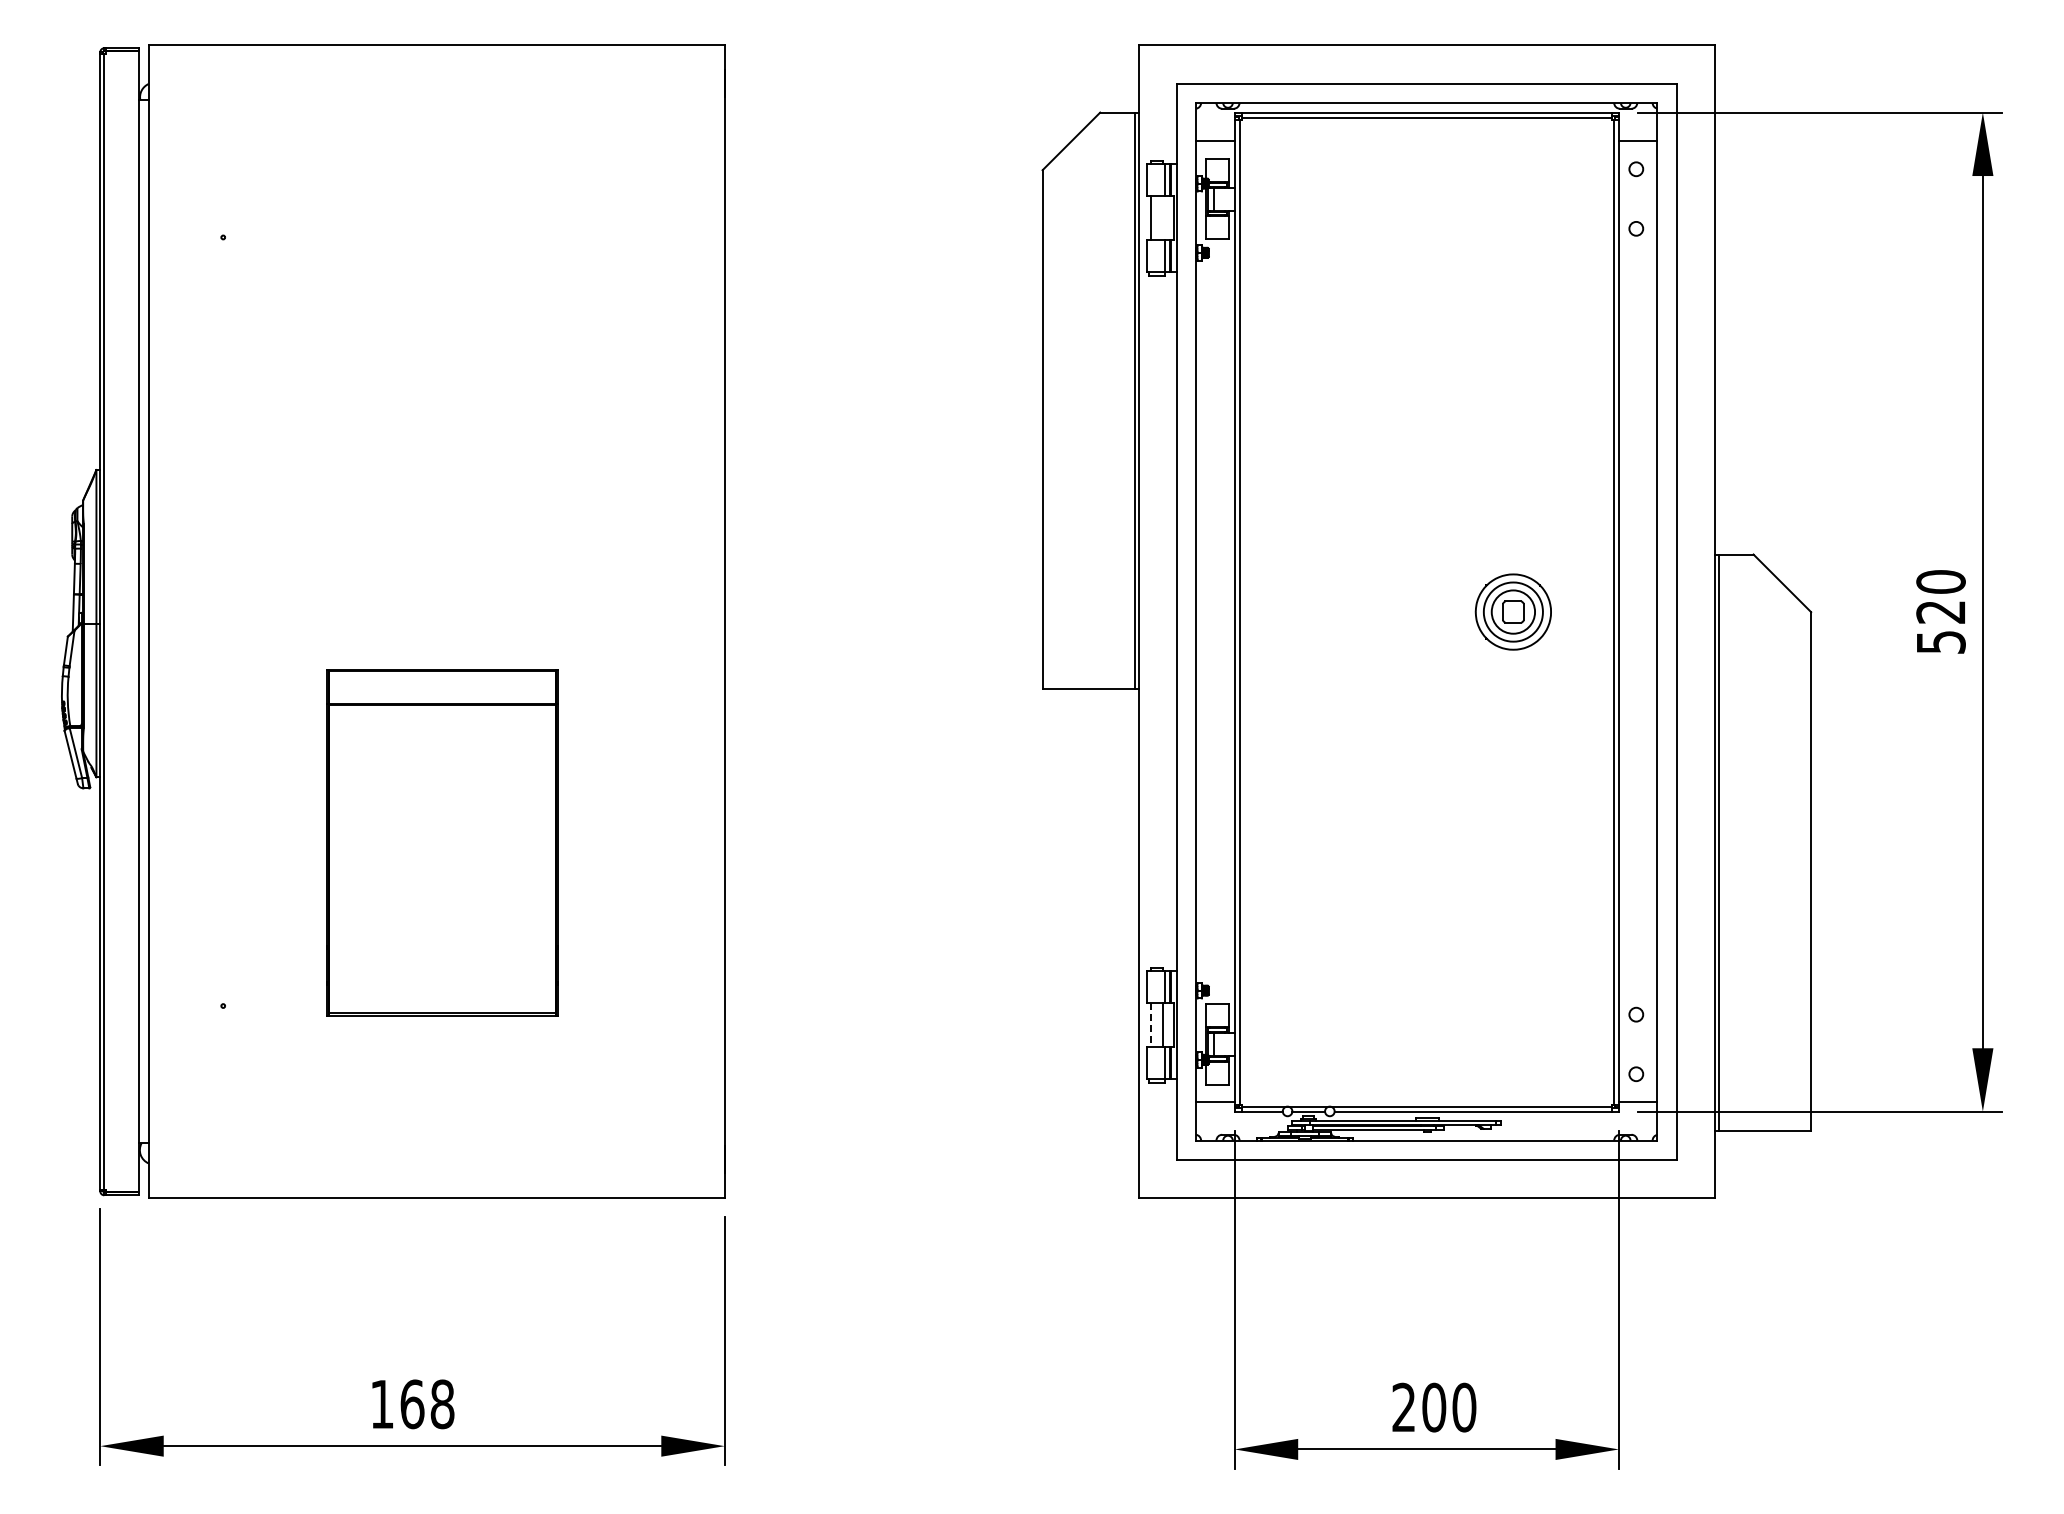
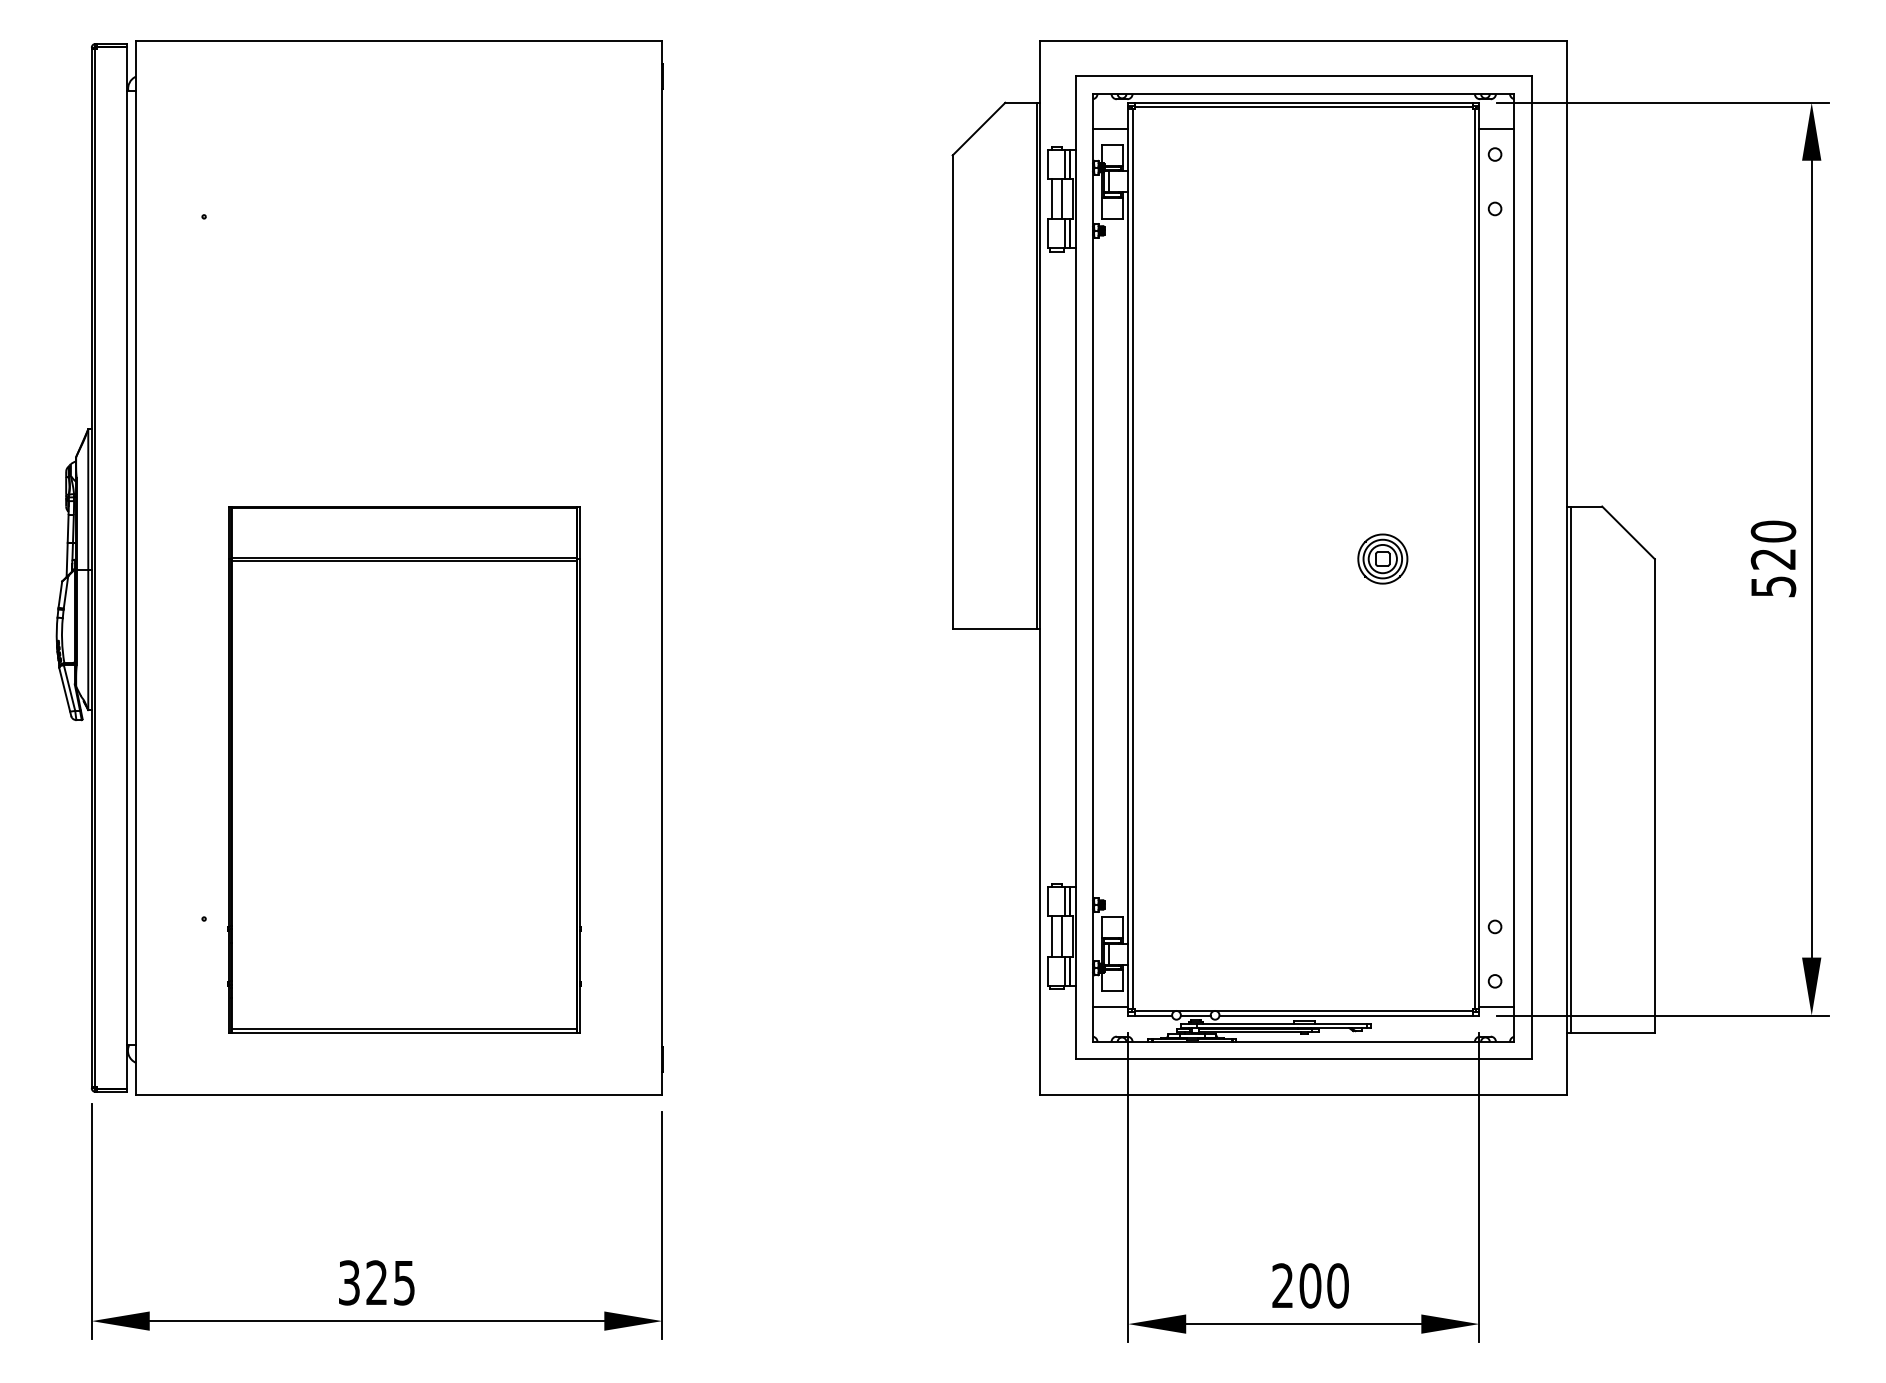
line: (1162, 218) -> (1062, 199), added
part: (1513, 611) -> (1382, 558), size x0.71
part: (442, 842) -> (404, 769), size x1.67
line: (1151, 1025) -> (1052, 936), dashed -> solid
text: (412, 1404) -> (377, 1283), 168 -> 325

